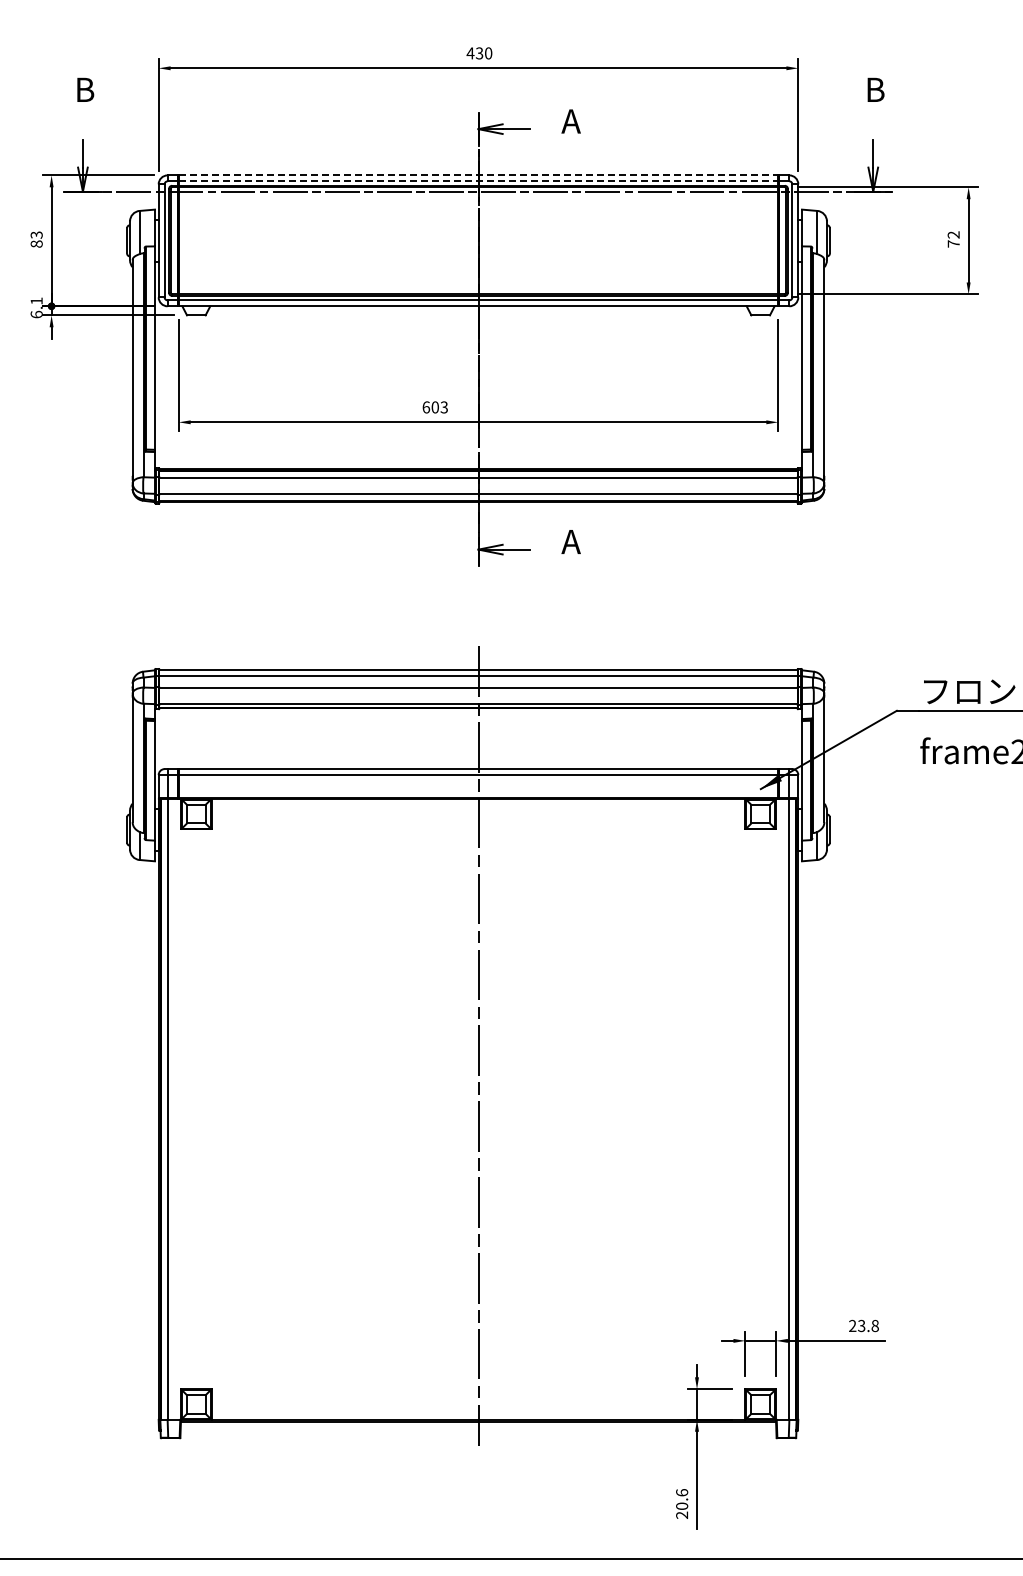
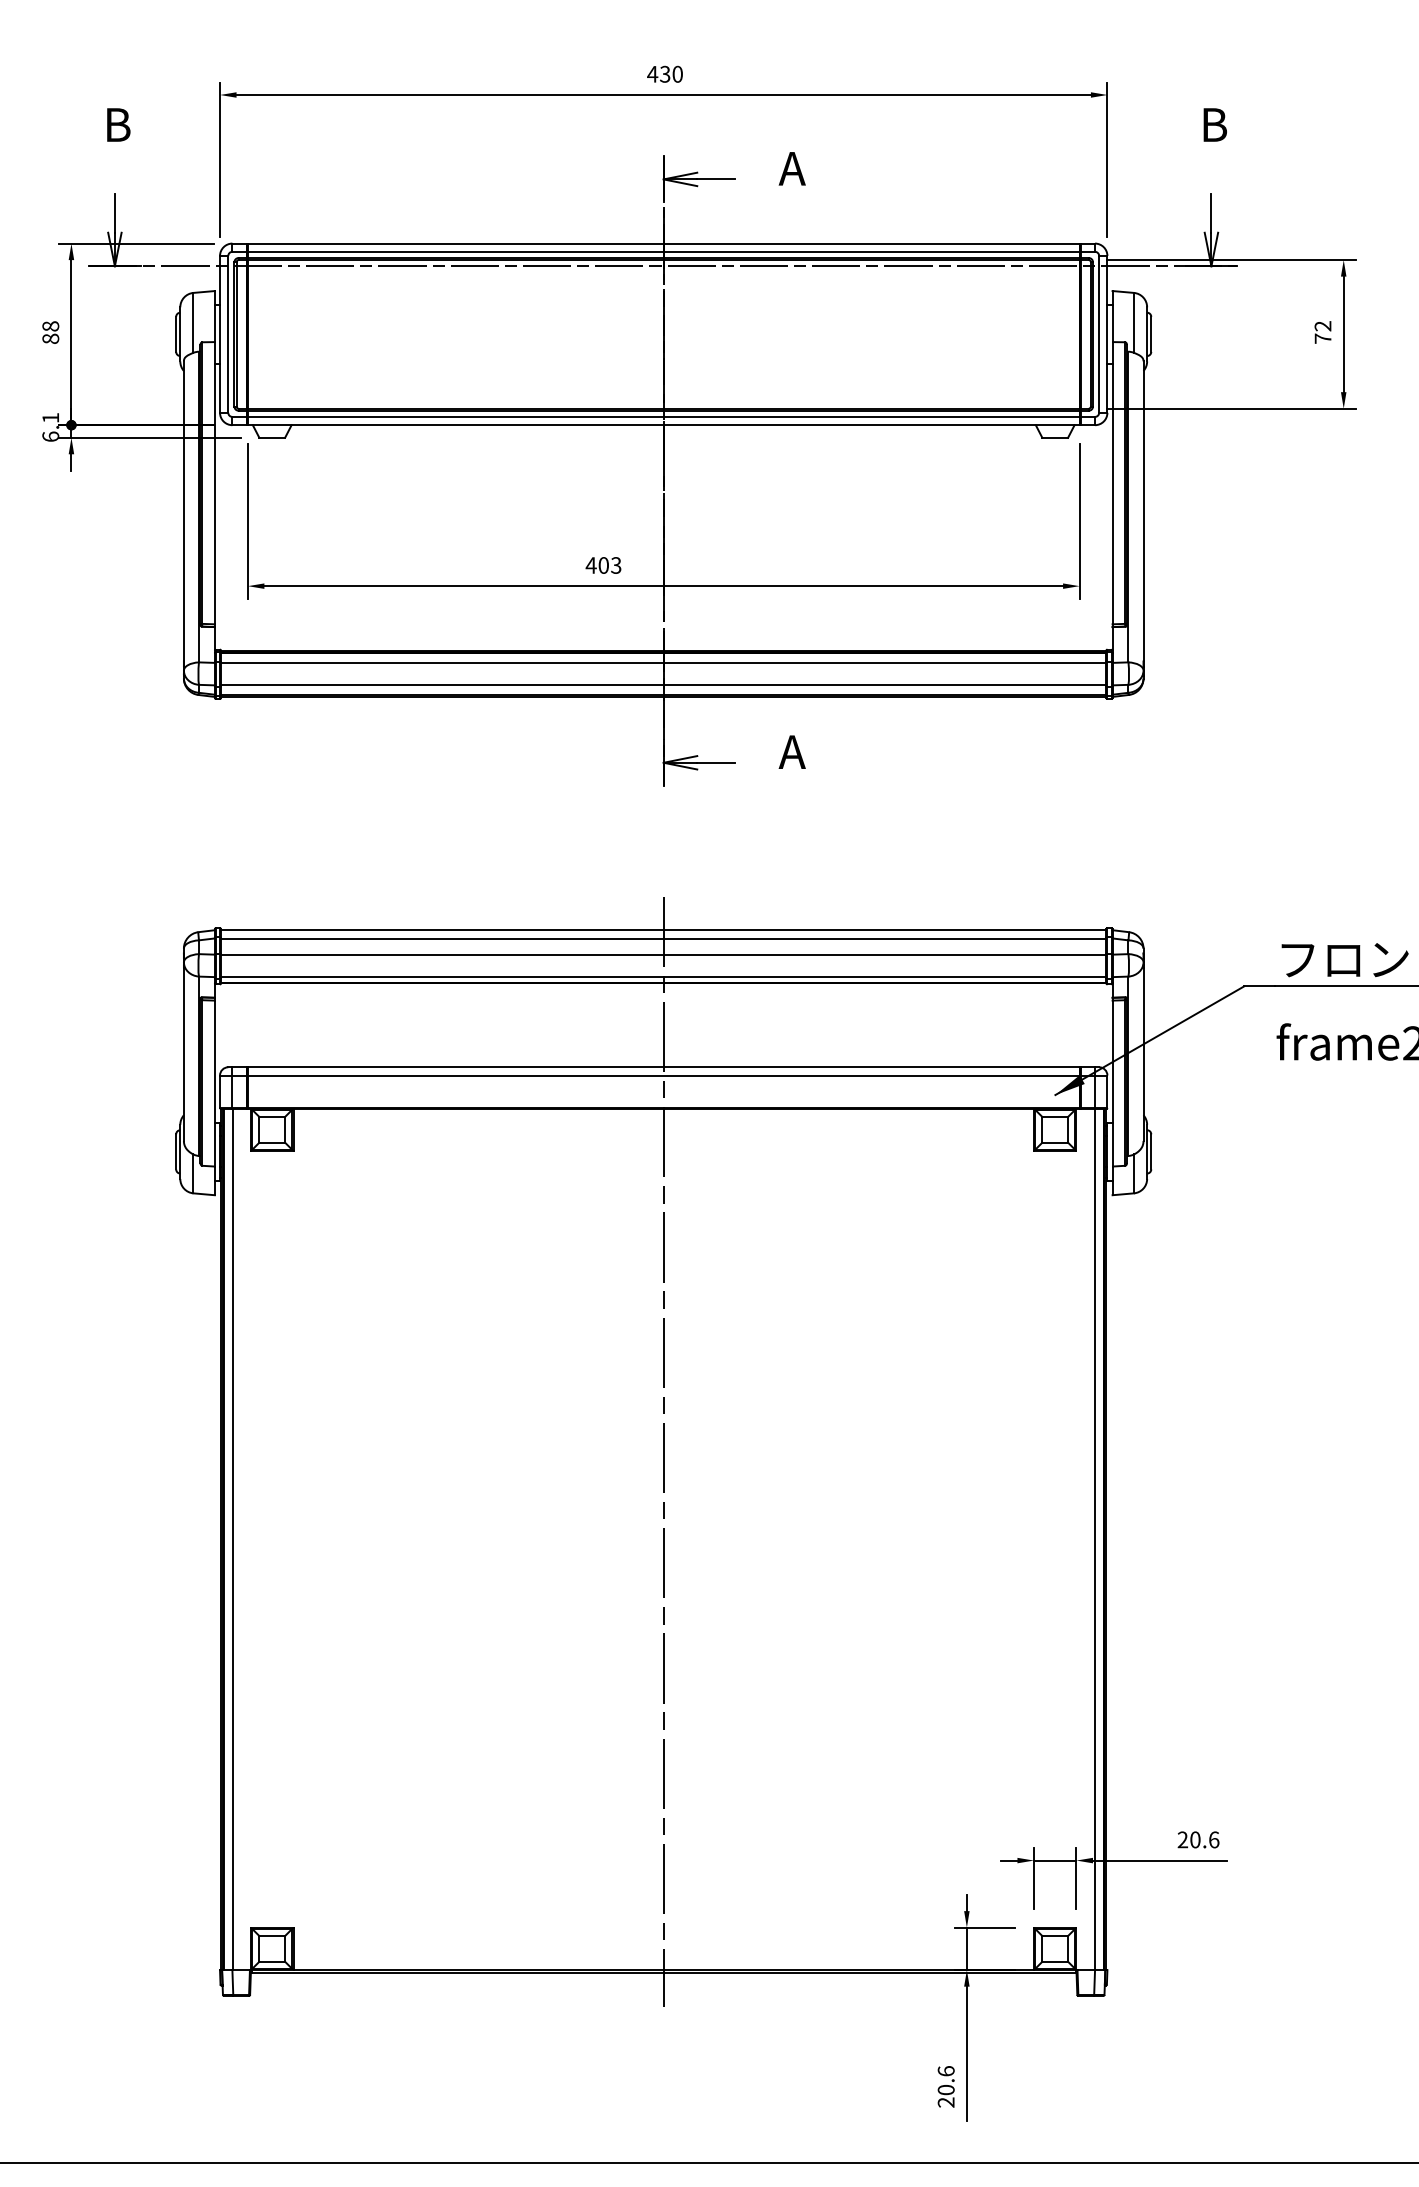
line: (478, 175) -> (663, 243), dashed -> solid
line: (478, 181) -> (663, 252), dashed -> solid
text: (36, 234) -> (50, 325), 83 -> 88
text: (426, 407) -> (591, 565), 603 -> 403
text: (868, 1325) -> (1204, 1839), 23.8 -> 20.6

